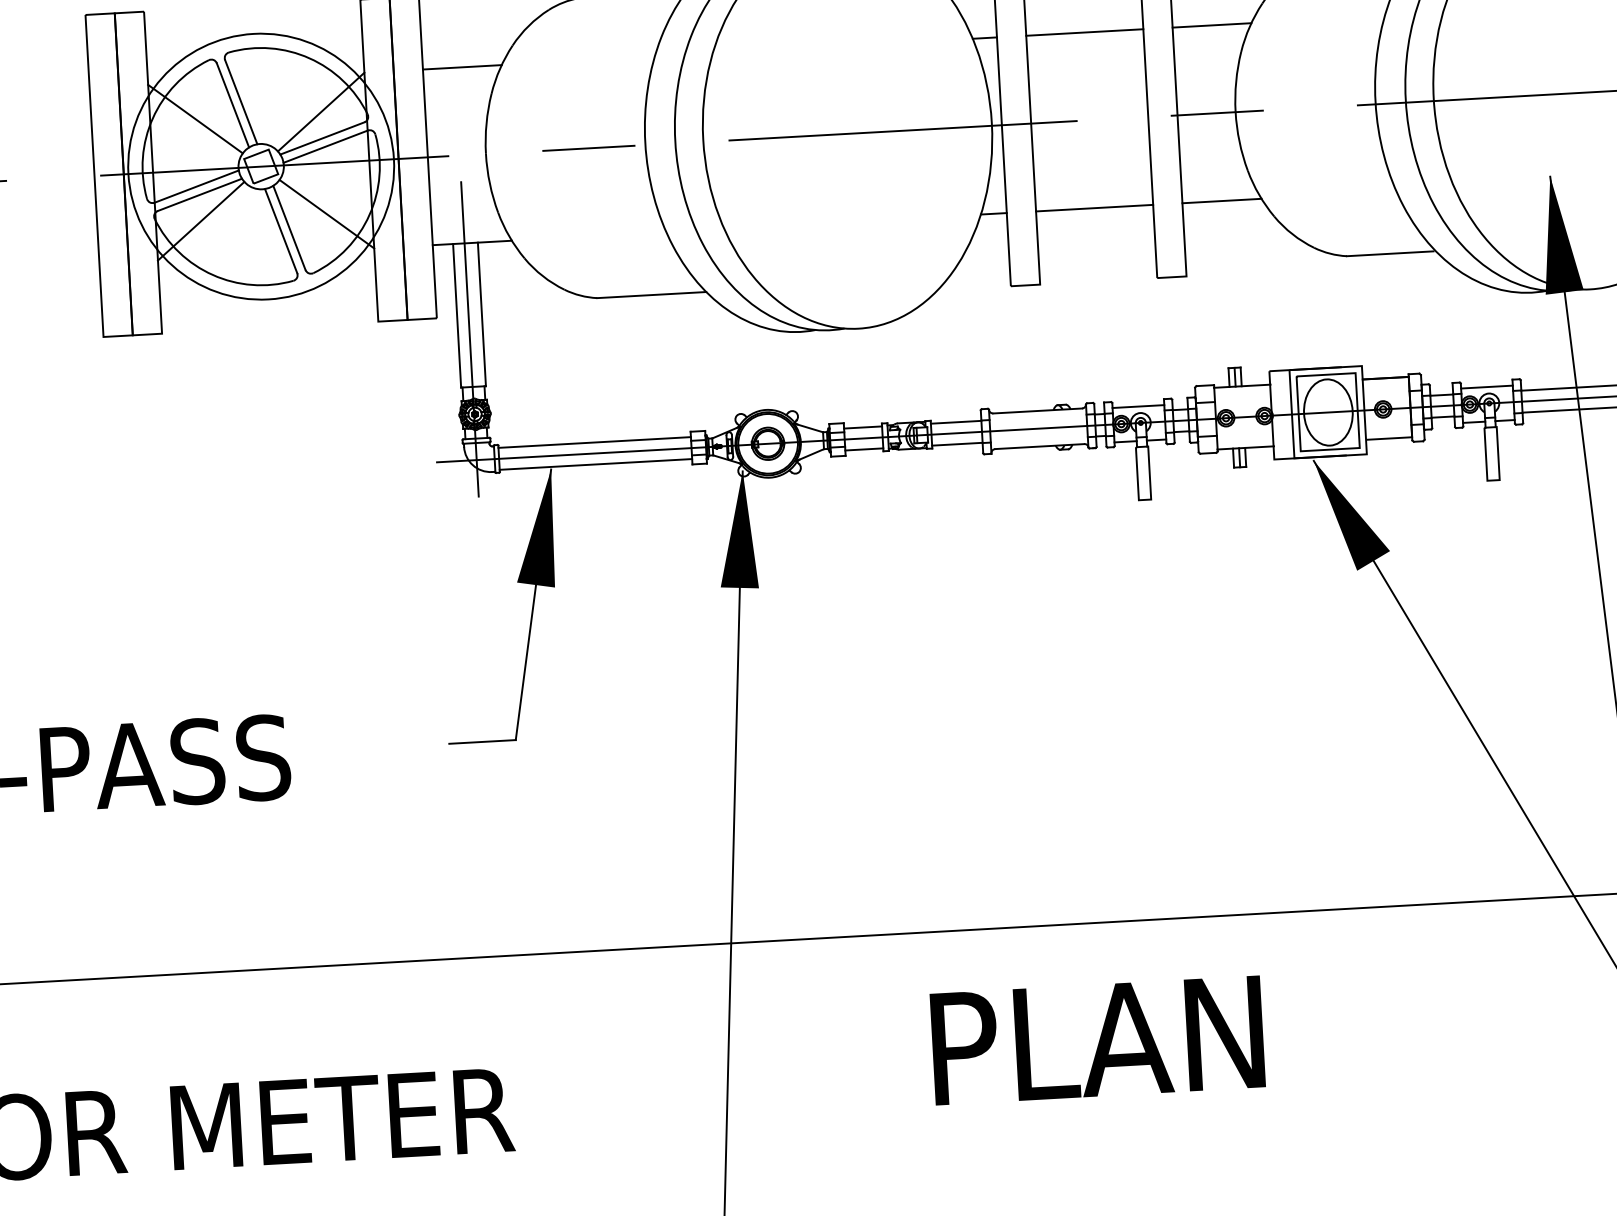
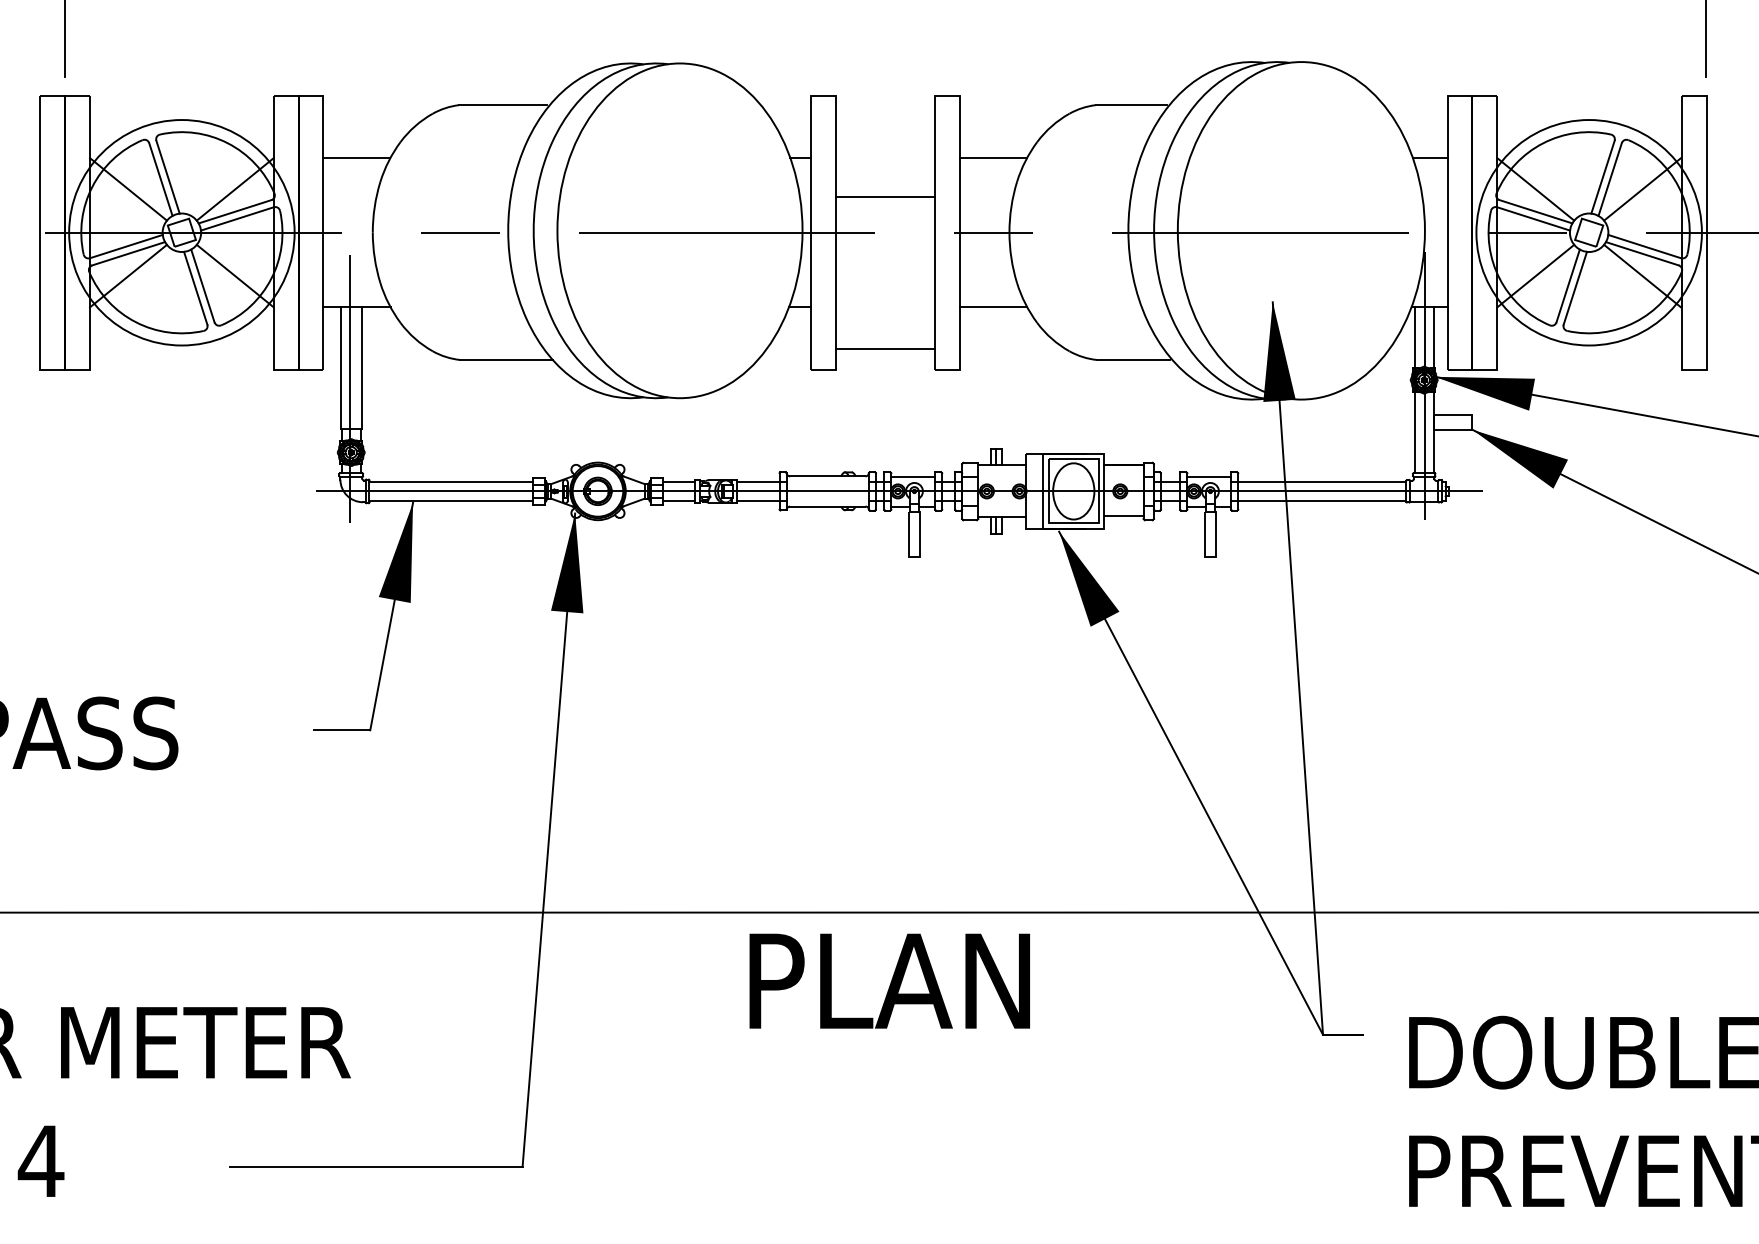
line: (1084, 32) -> (885, 197), moved
line: (1094, 208) -> (885, 349), moved
text: (1097, 1039) -> (889, 980), moved

